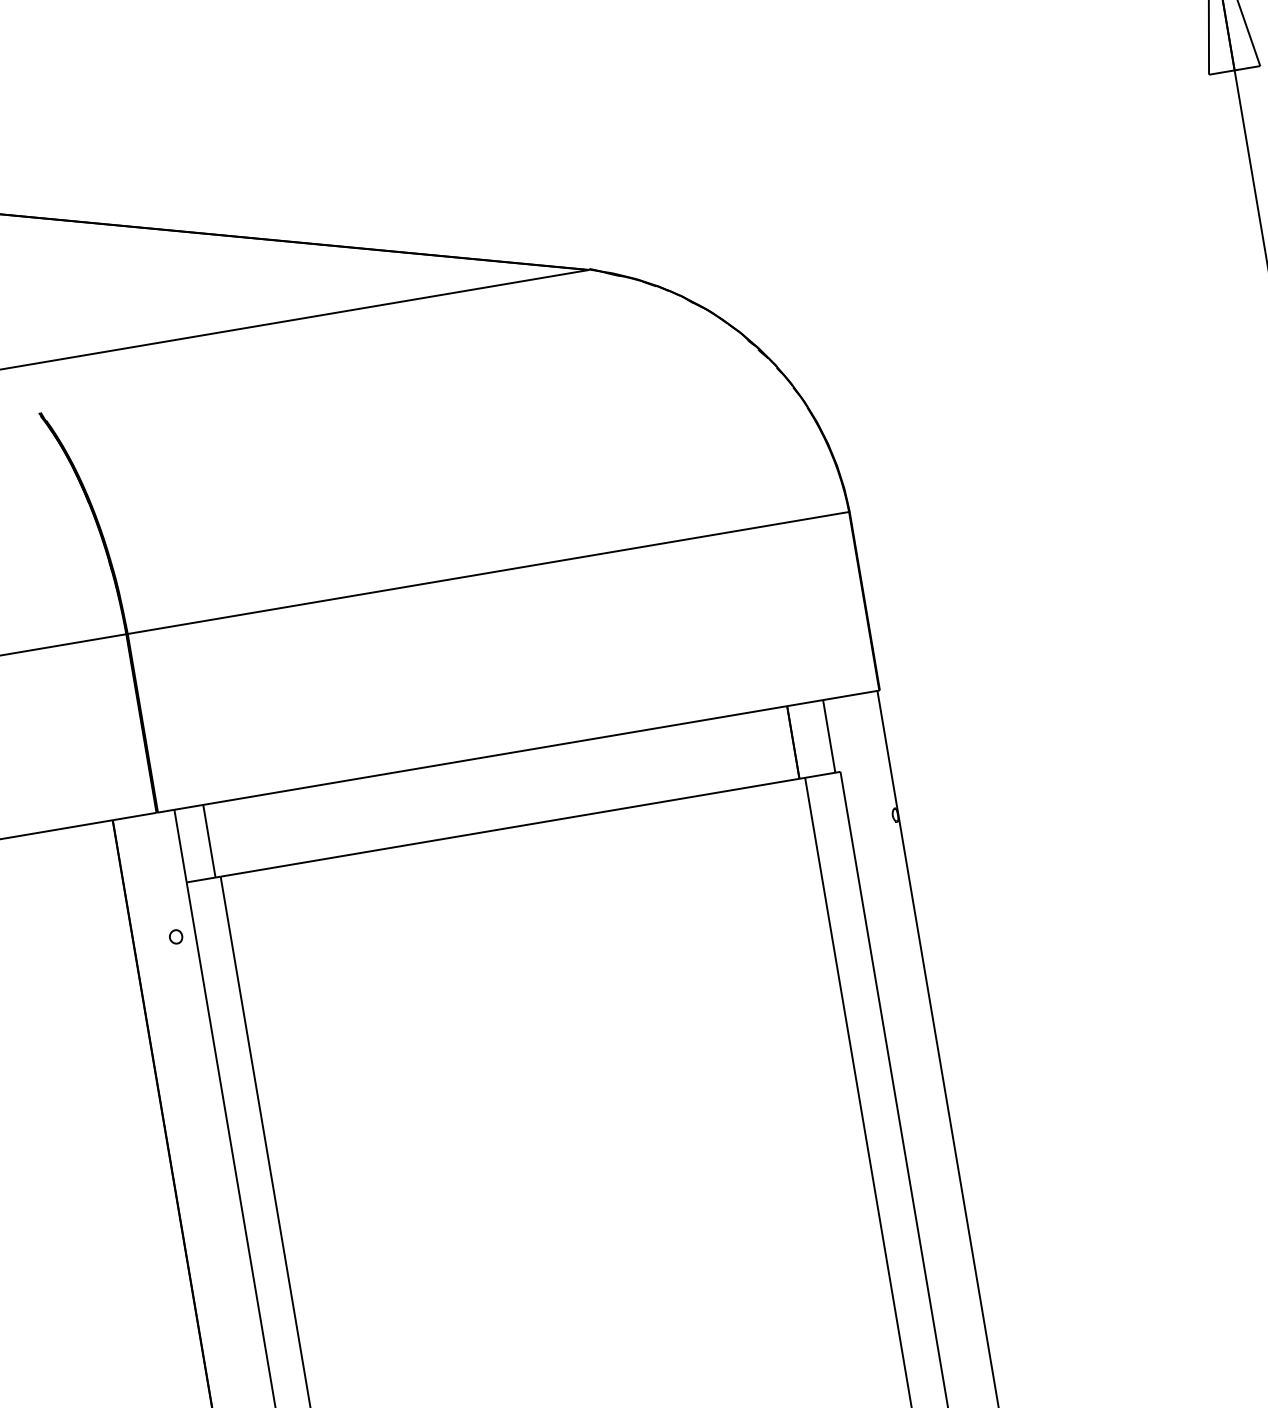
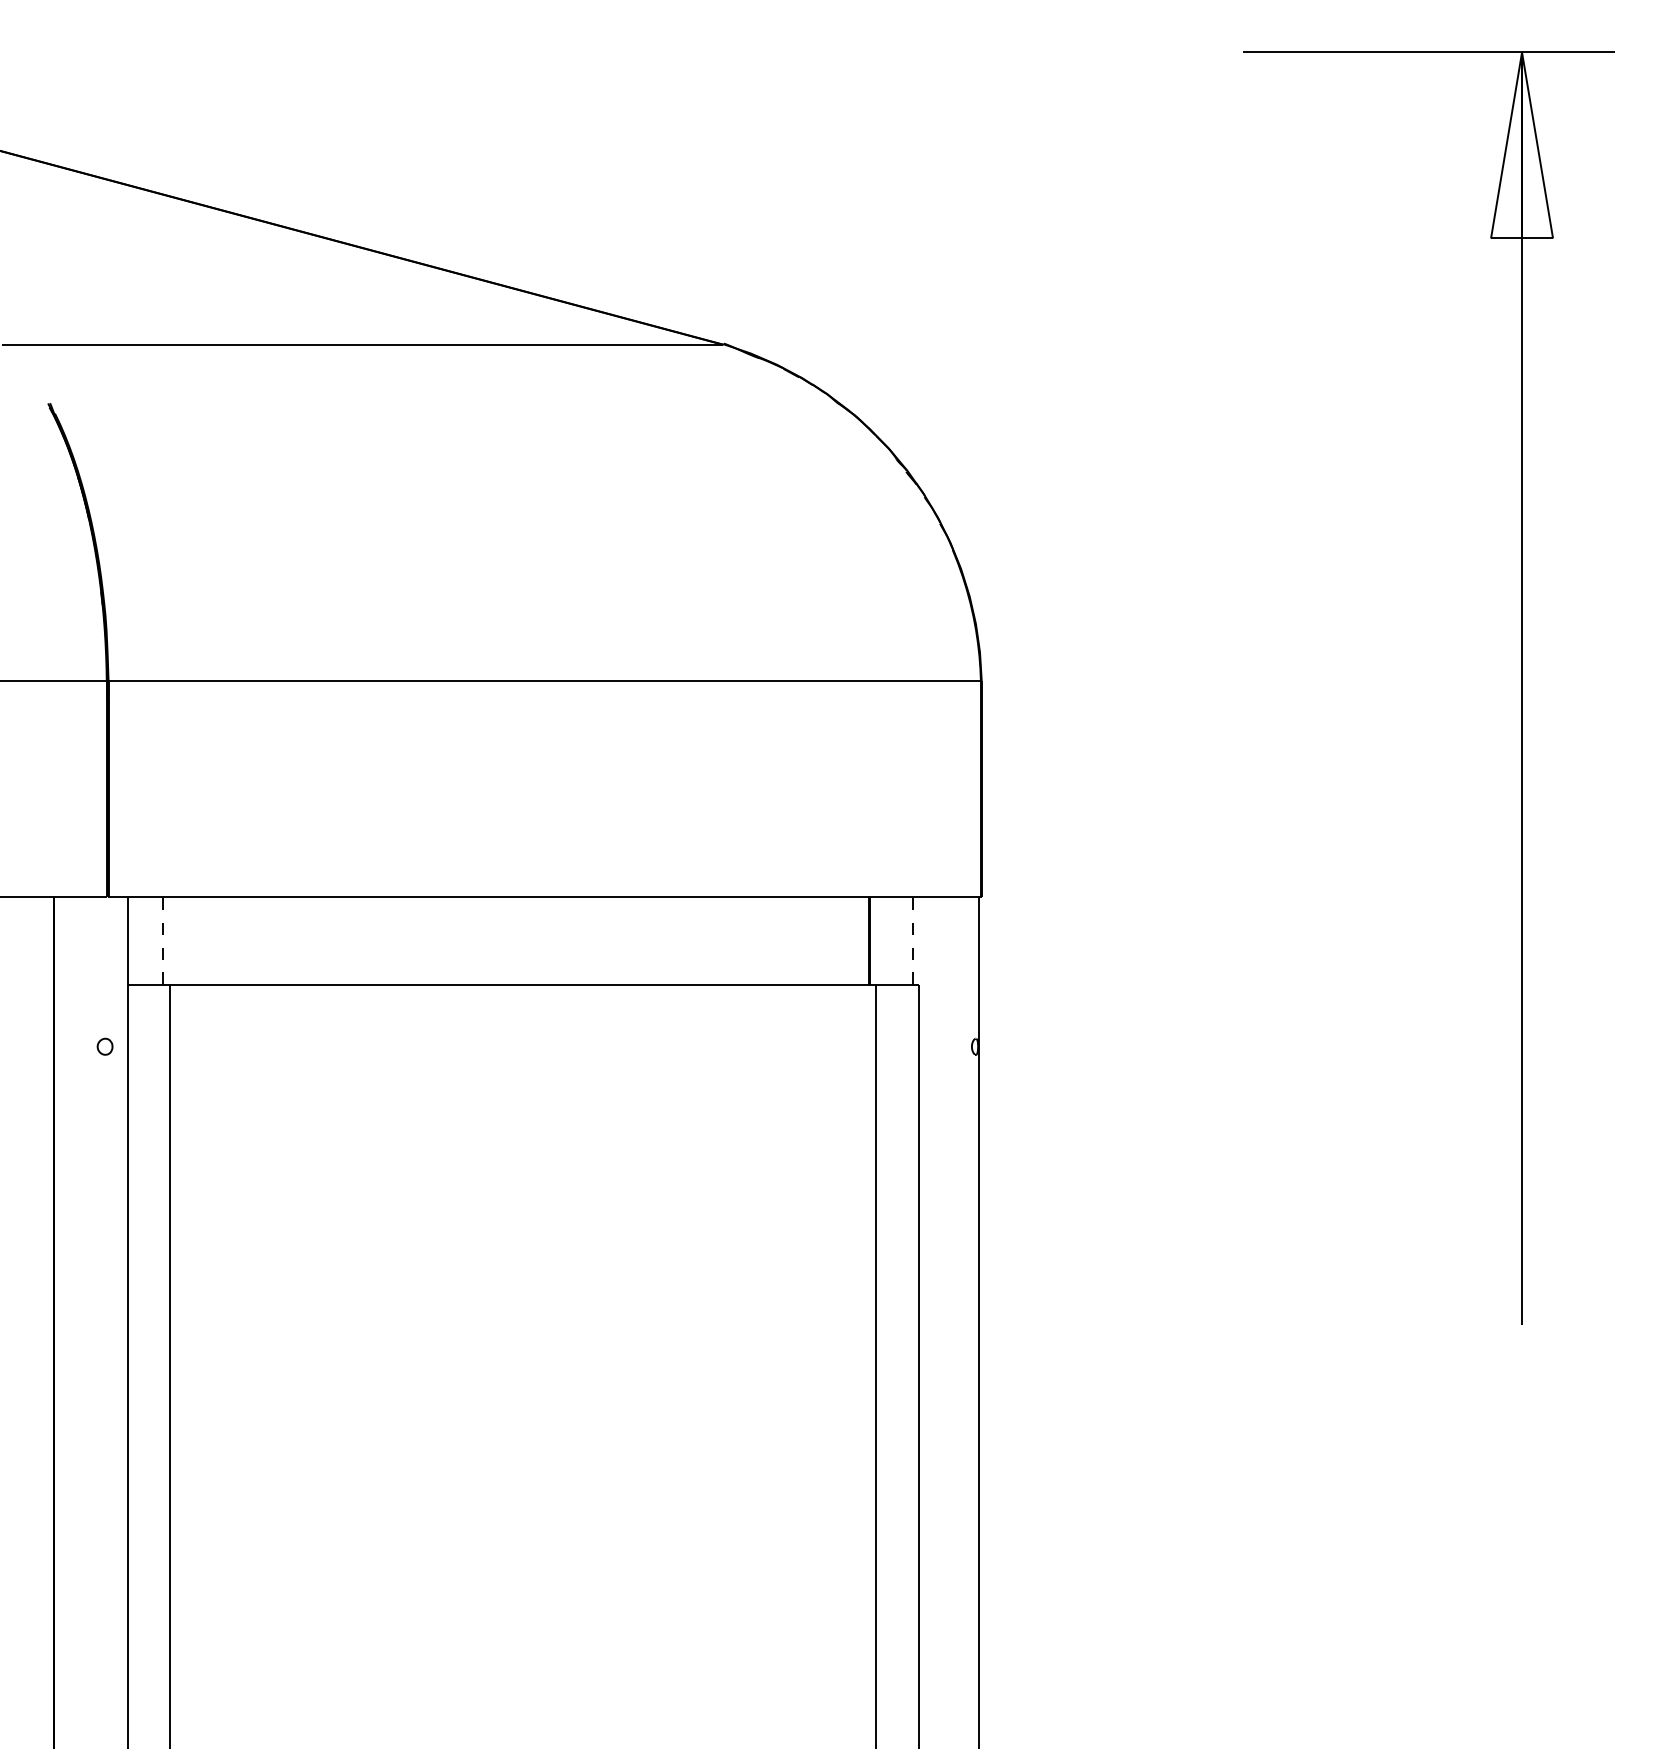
line: (828, 736) -> (912, 940), solid -> dashed
line: (209, 840) -> (163, 940), solid -> dashed

